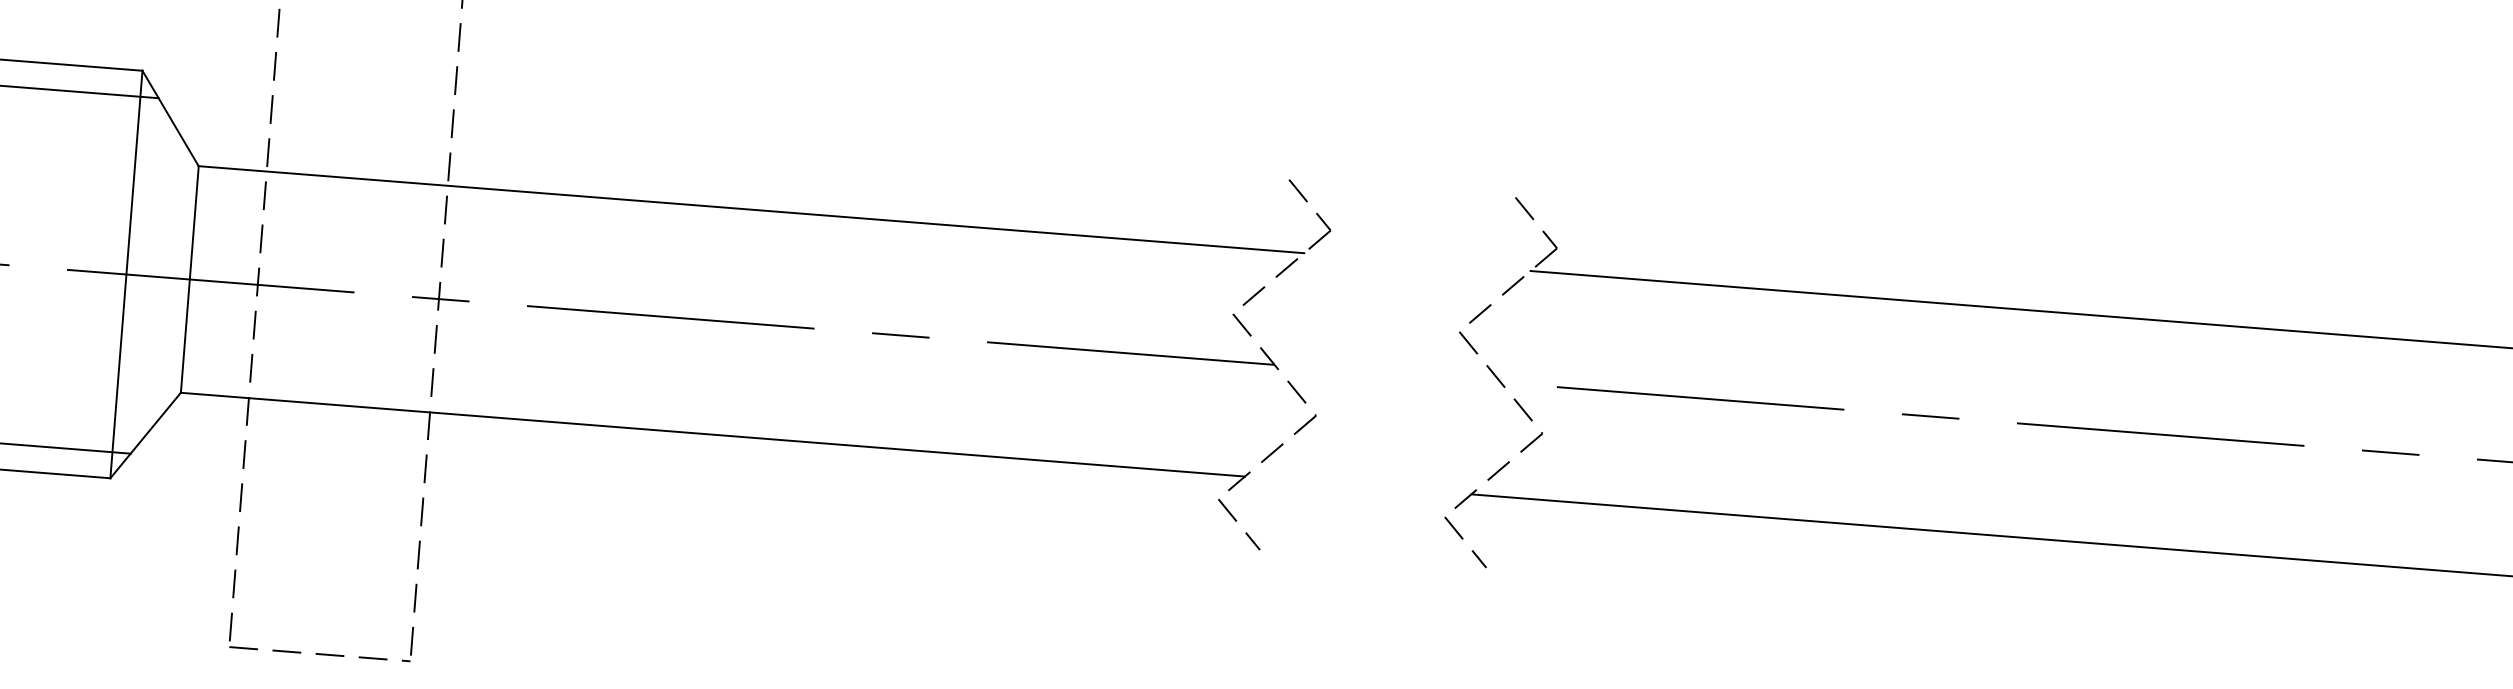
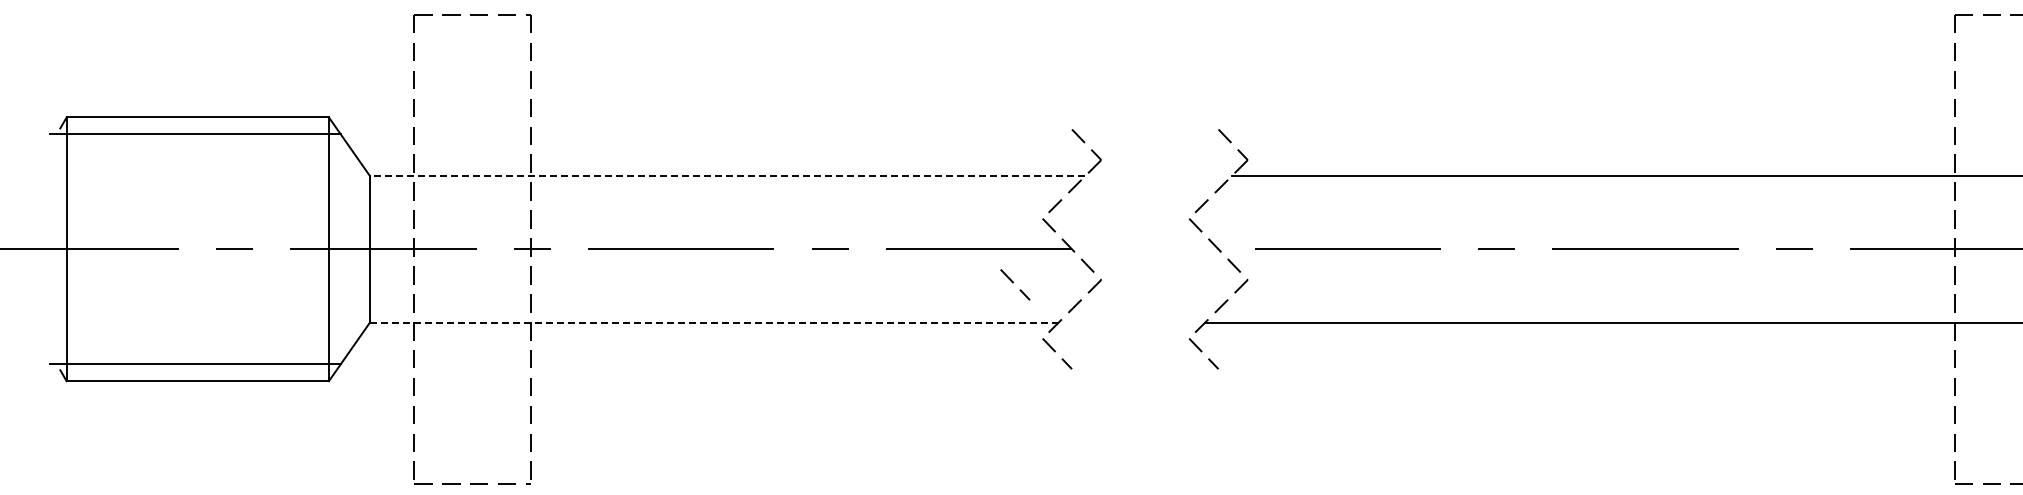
line: (751, 208) -> (727, 175), solid -> dashed
line: (1180, 410) -> (1013, 283), added
line: (713, 434) -> (714, 322), solid -> dashed

